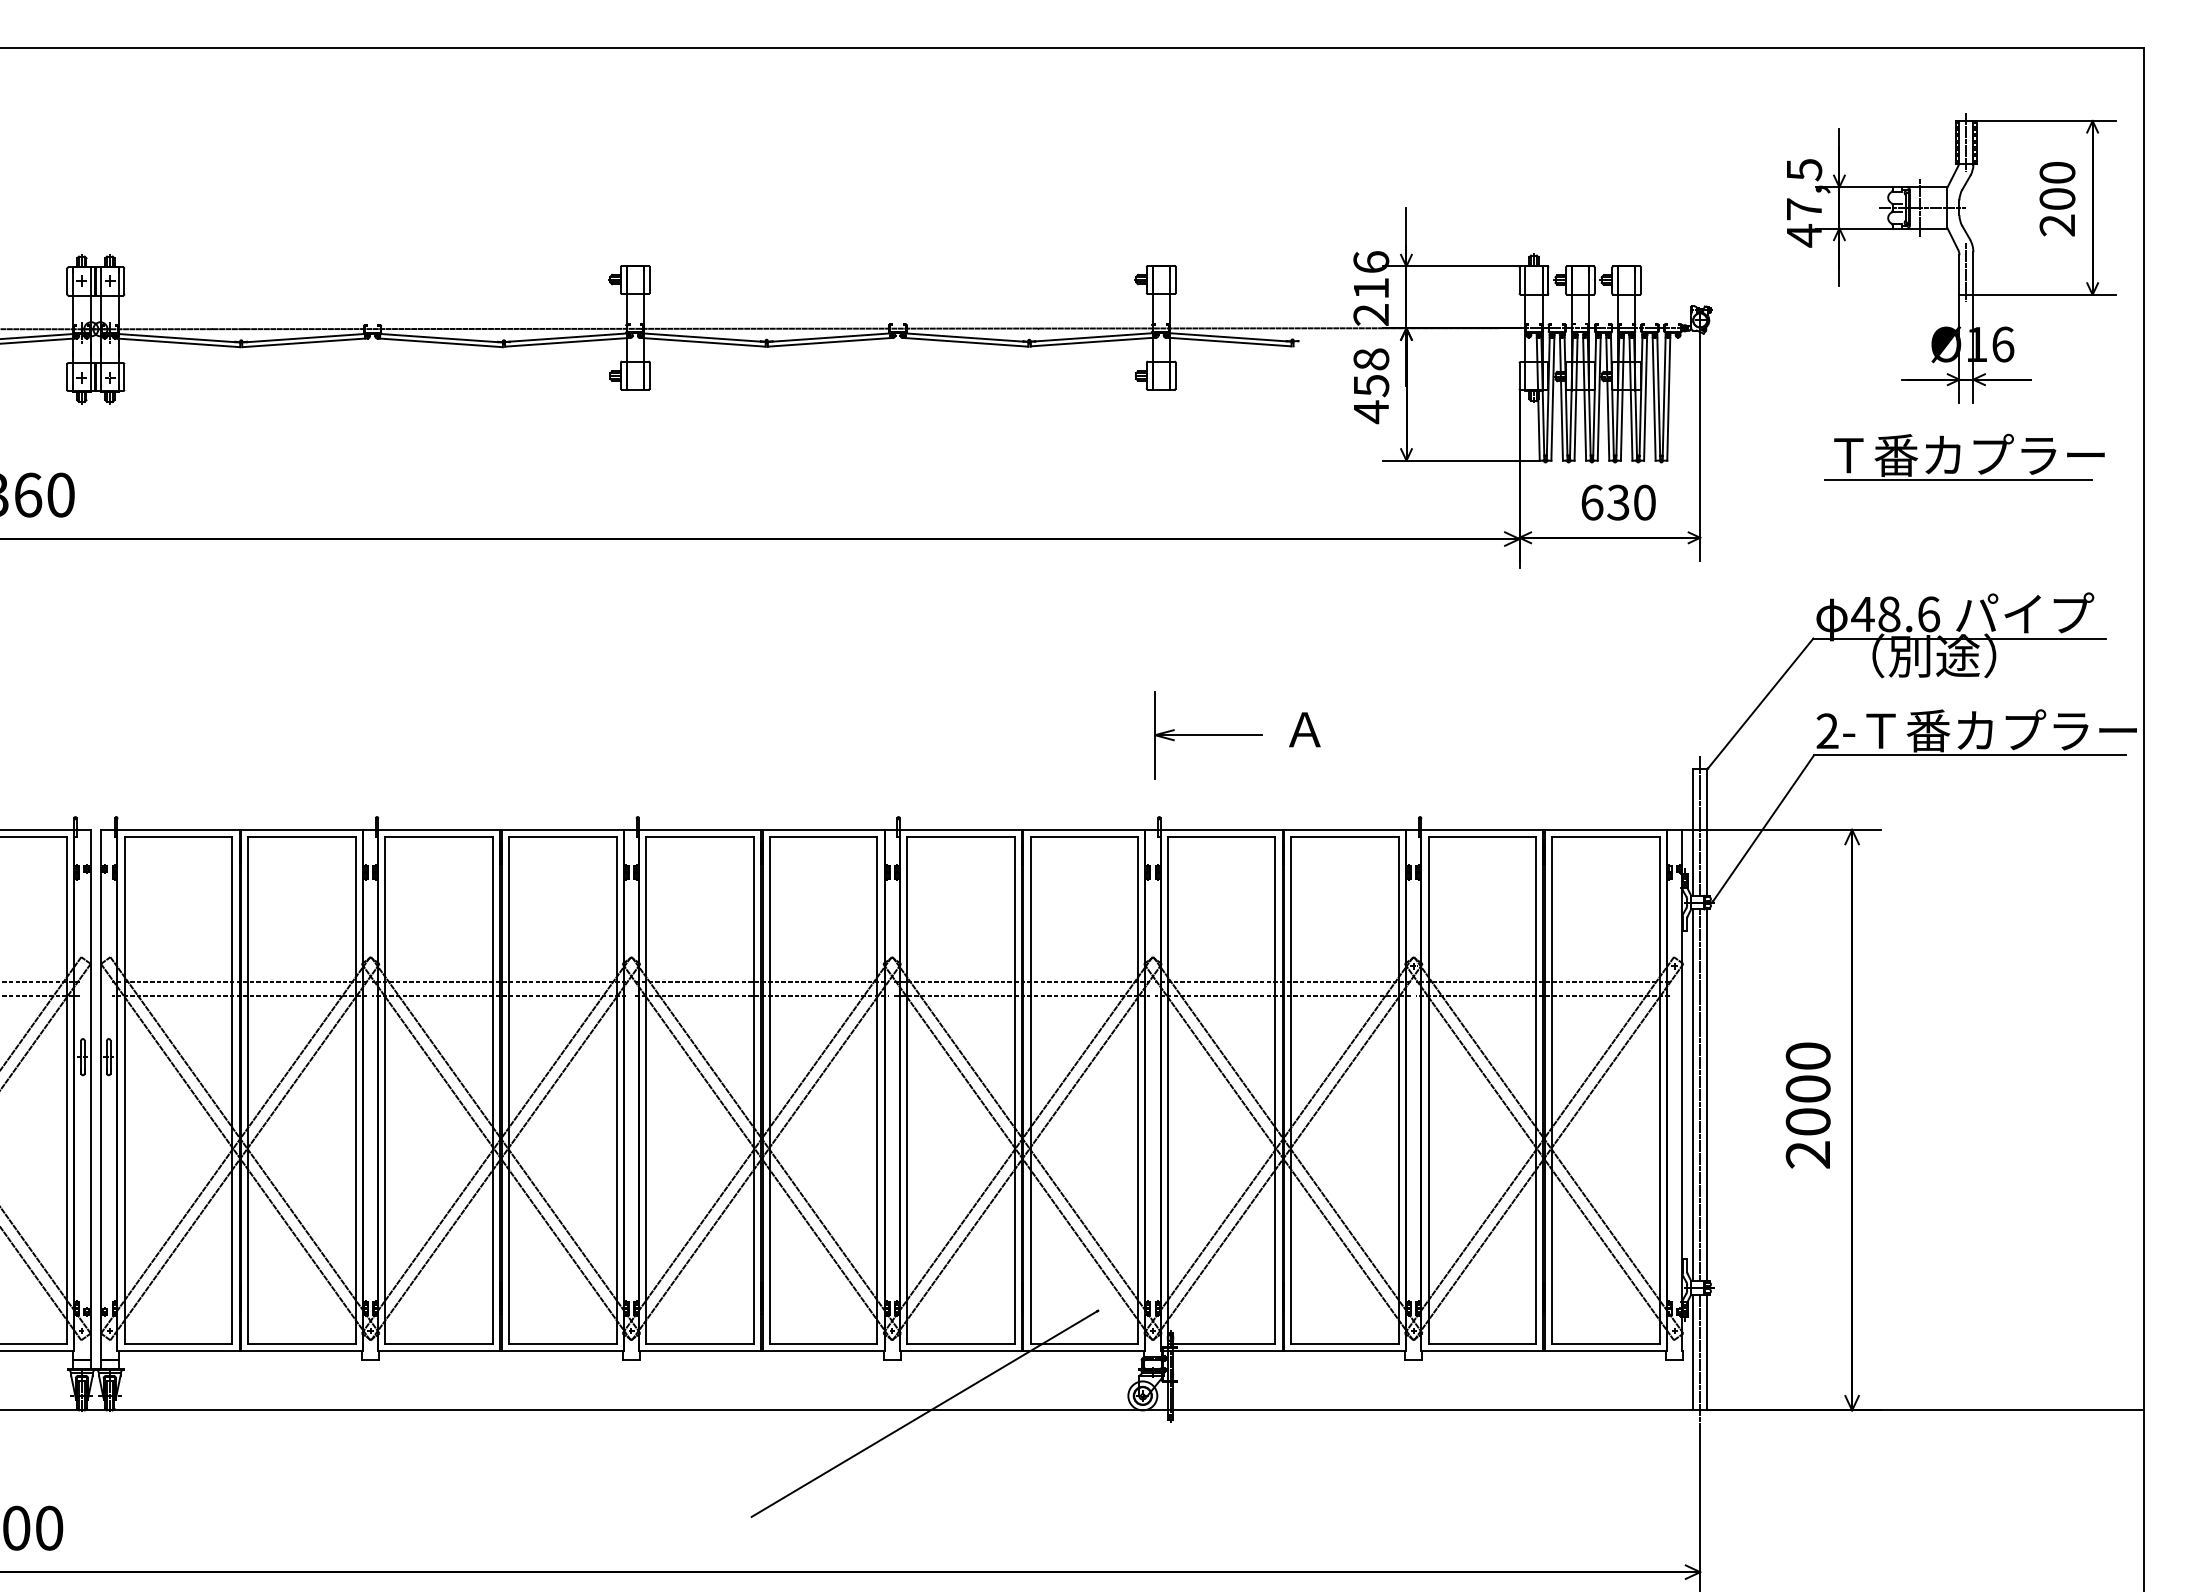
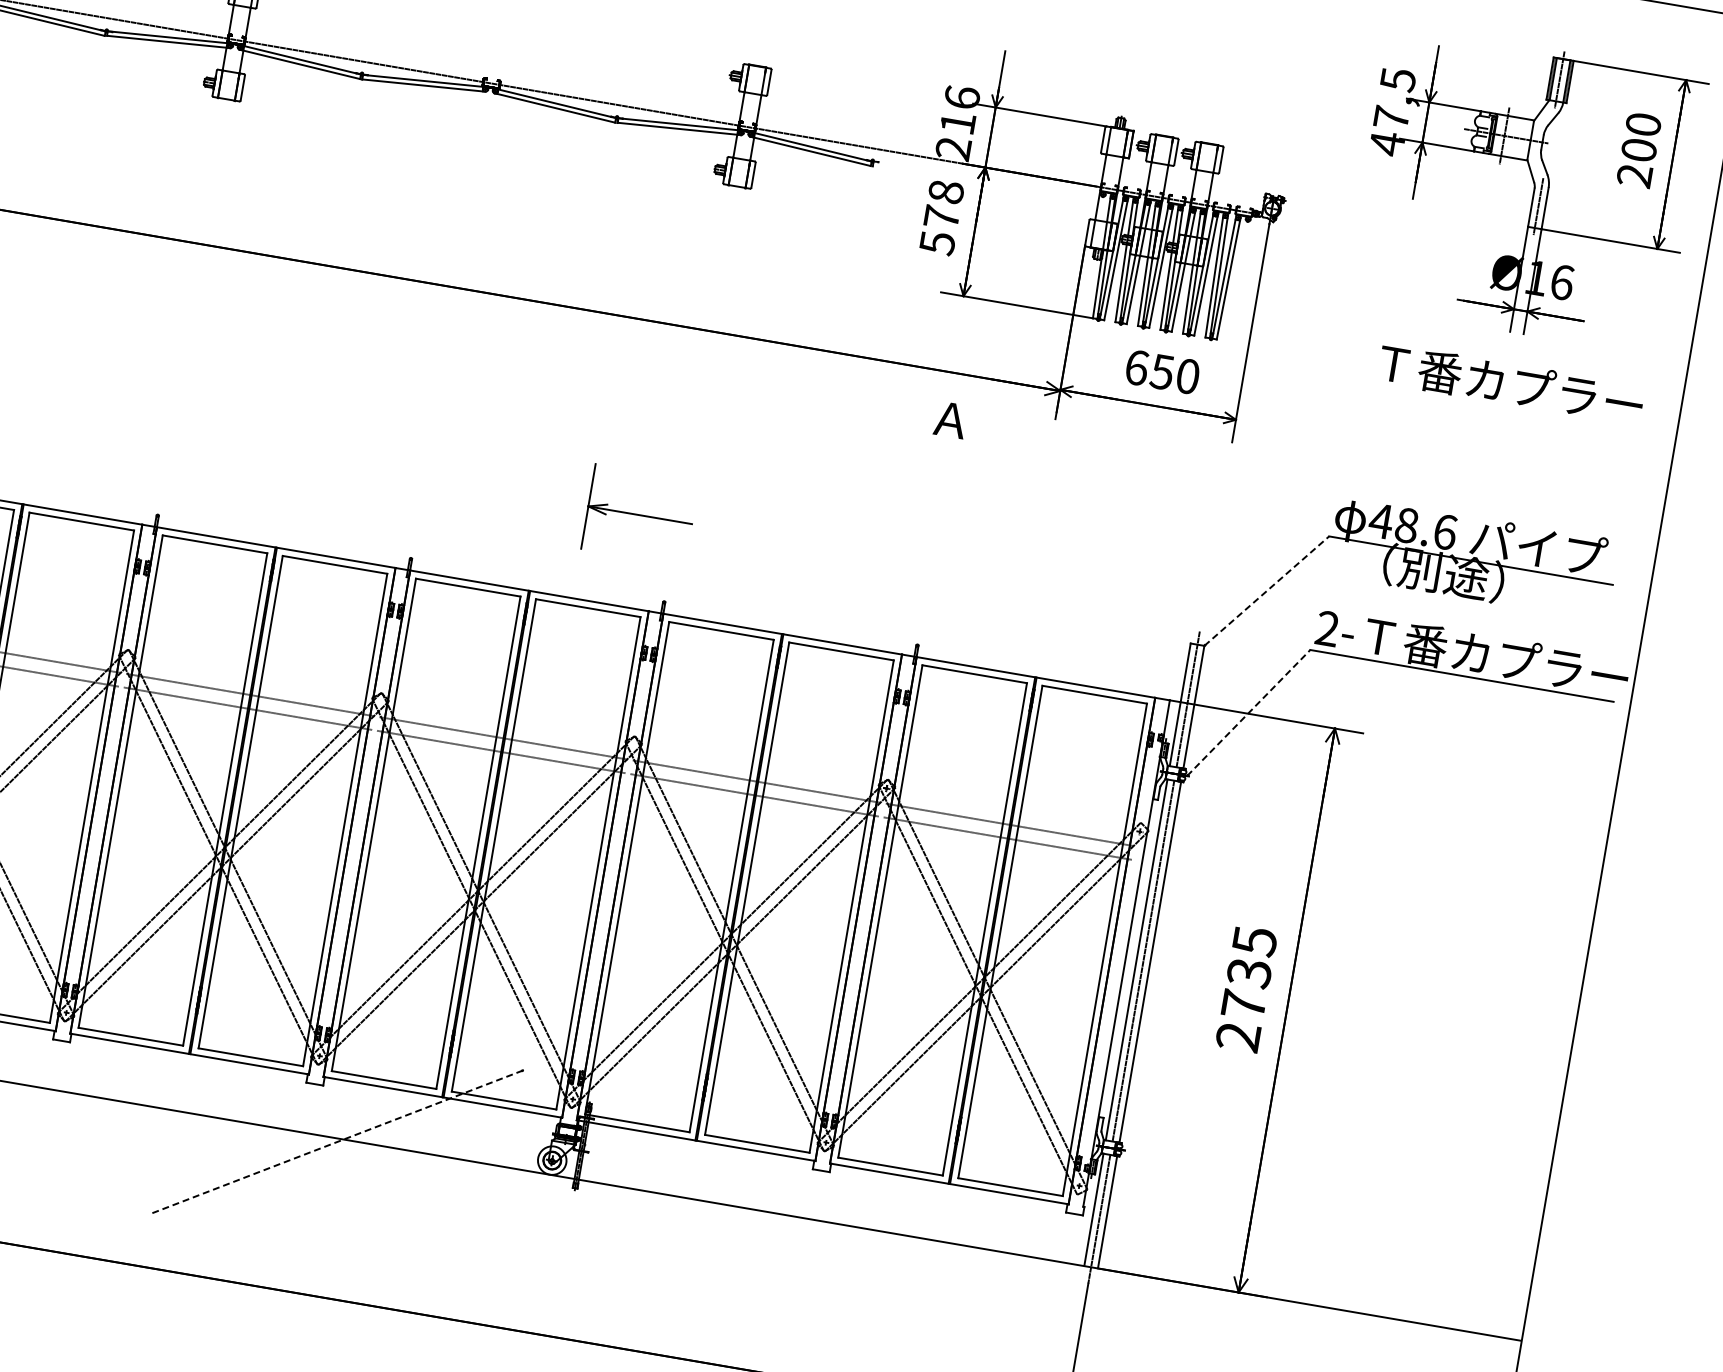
text: (1371, 399) -> (939, 230), 458 -> 578
line: (1957, 479) -> (1495, 405), removed
text: (1618, 502) -> (1162, 371), 630 -> 650
line: (1760, 703) -> (1267, 590), solid -> dashed
text: (1304, 729) -> (950, 419), moved
part: (1208, 735) -> (640, 515), moved
line: (1763, 828) -> (1249, 712), solid -> dashed
text: (1807, 1088) -> (1248, 972), 2000 -> 2735
line: (924, 1413) -> (337, 1141), solid -> dashed

